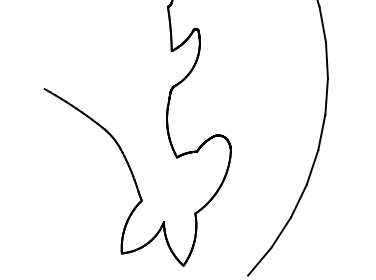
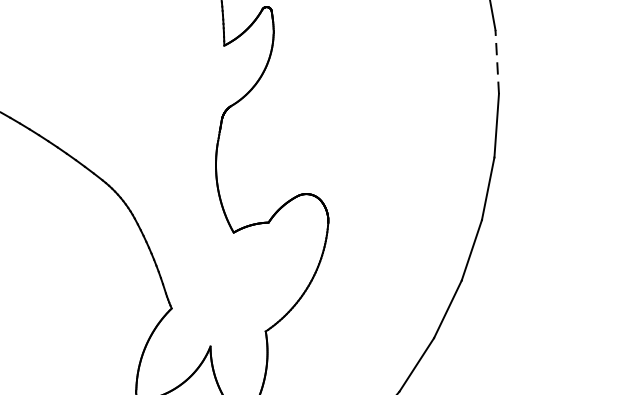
line: (326, 59) -> (496, 60), solid -> dashed

